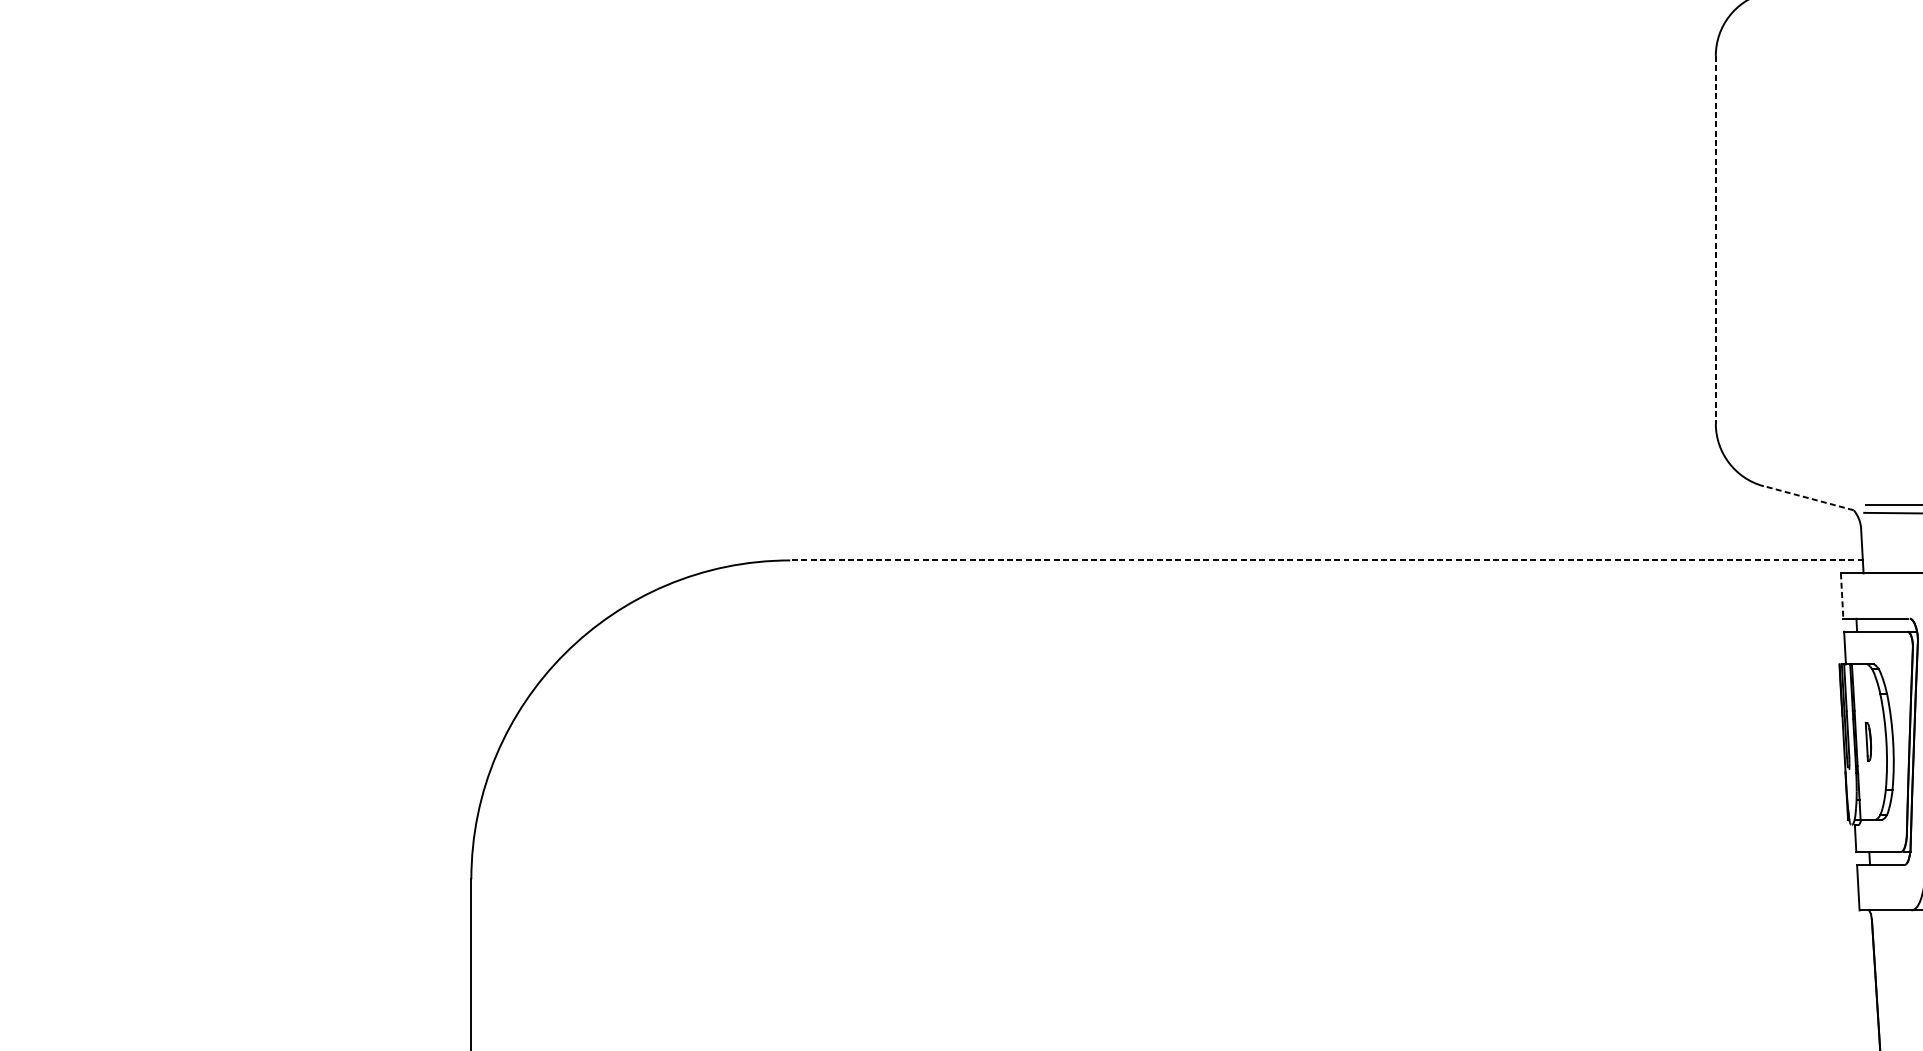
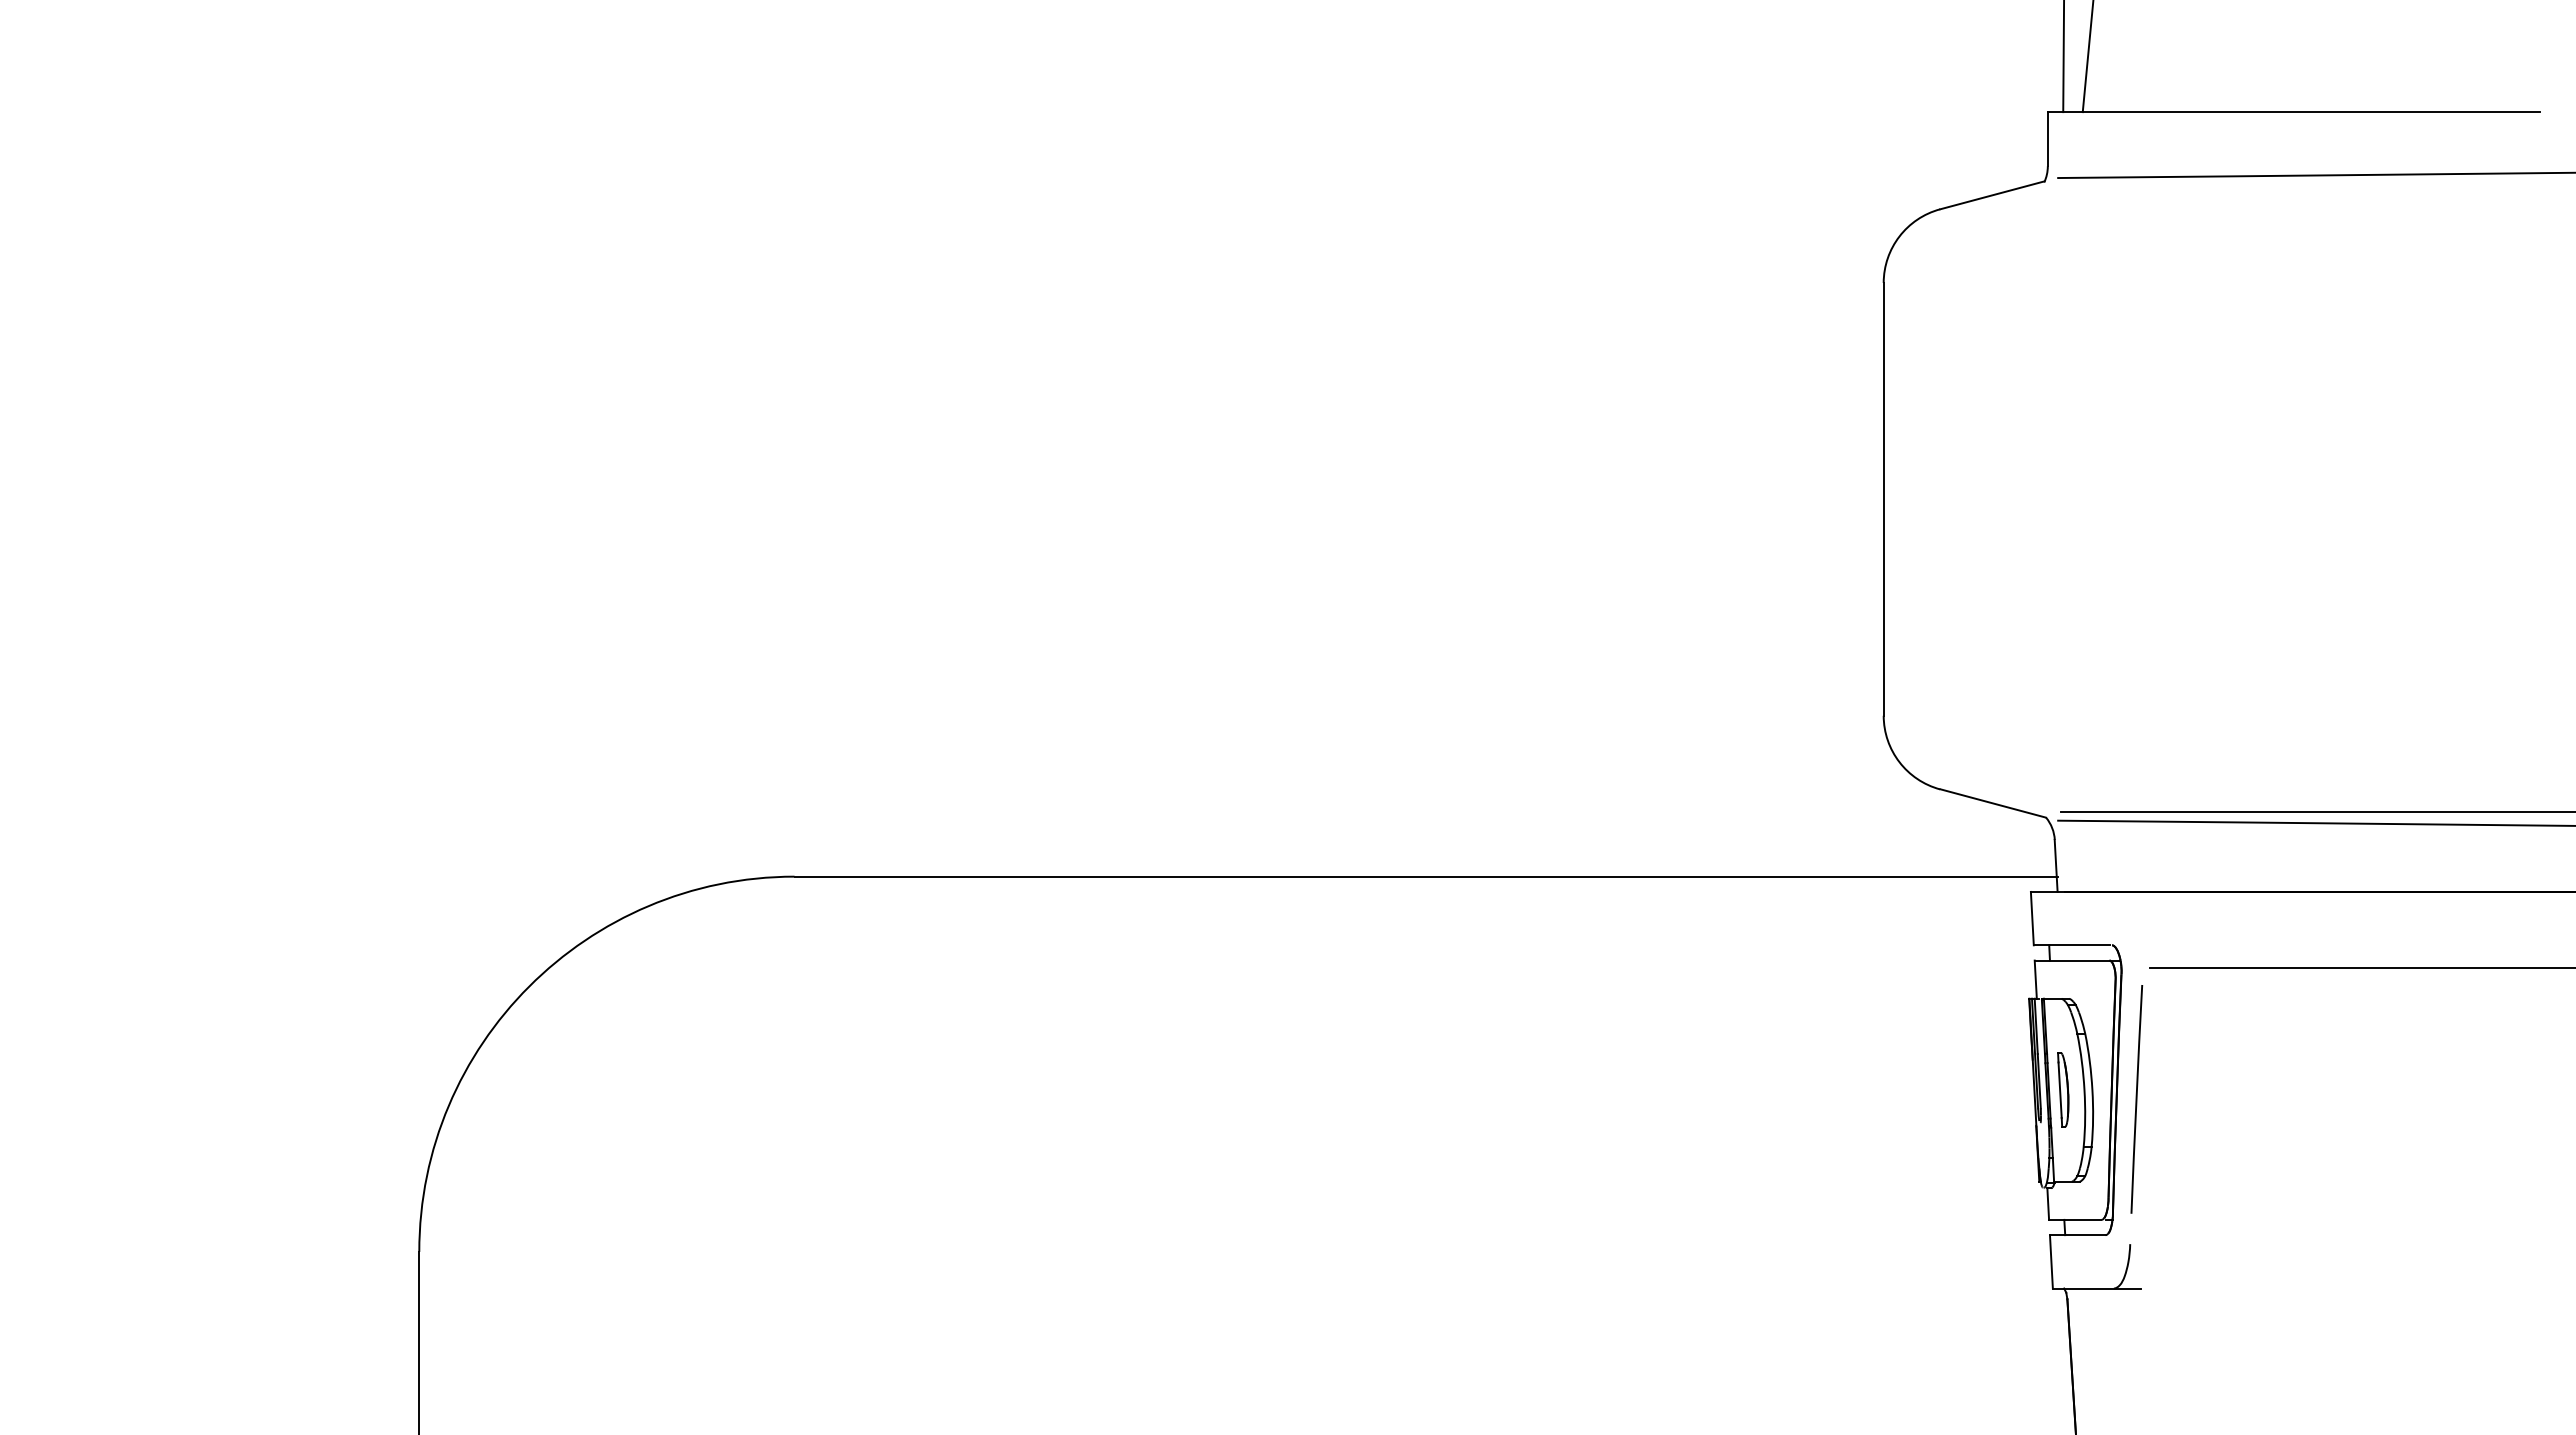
line: (1715, 239) -> (1883, 499), dashed -> solid
line: (1809, 498) -> (1993, 803), dashed -> solid
line: (1327, 560) -> (1426, 876), dashed -> solid
line: (1842, 595) -> (2032, 918), dashed -> solid
part: (1868, 741) -> (2063, 1089), size x1.67

